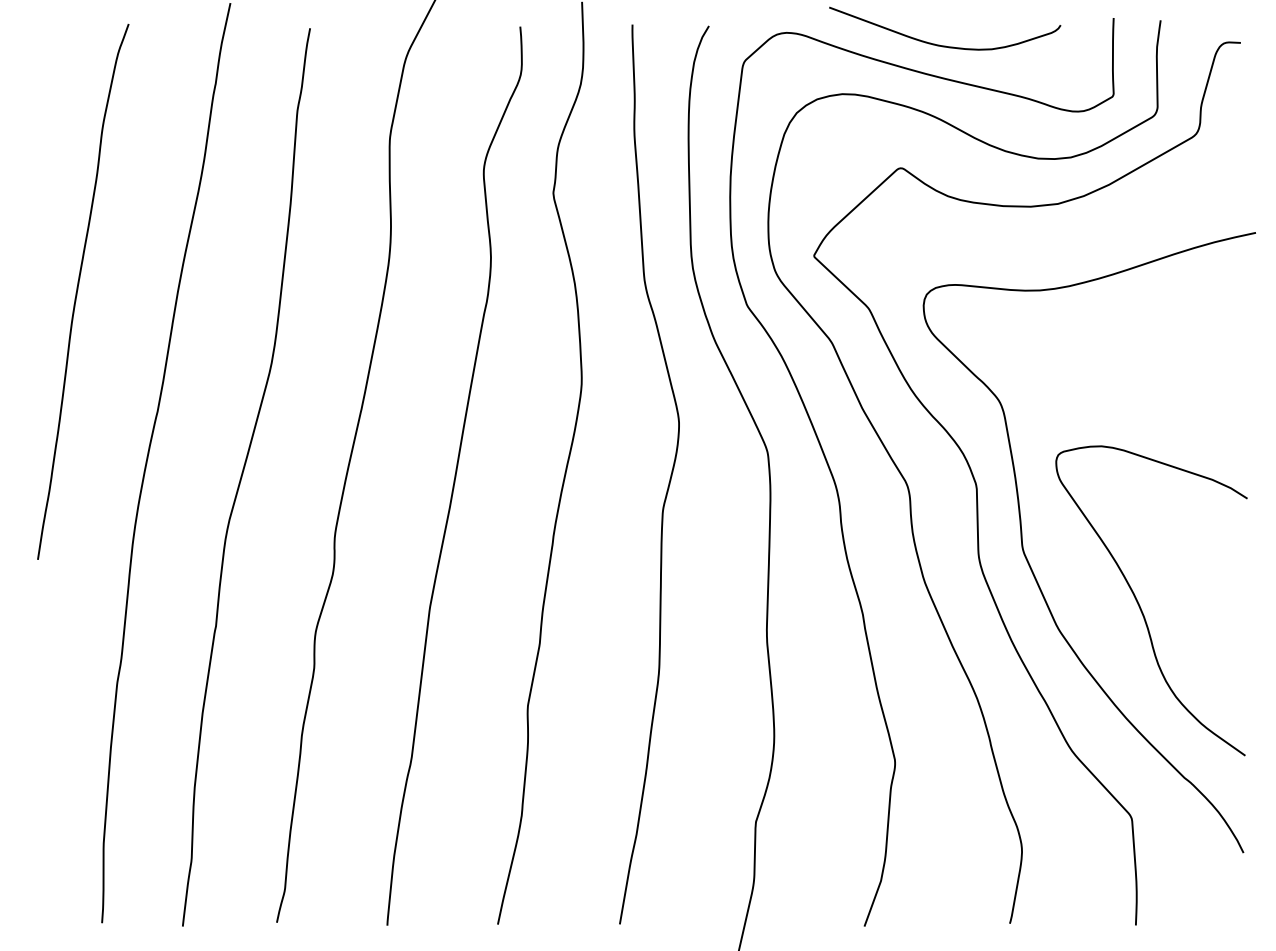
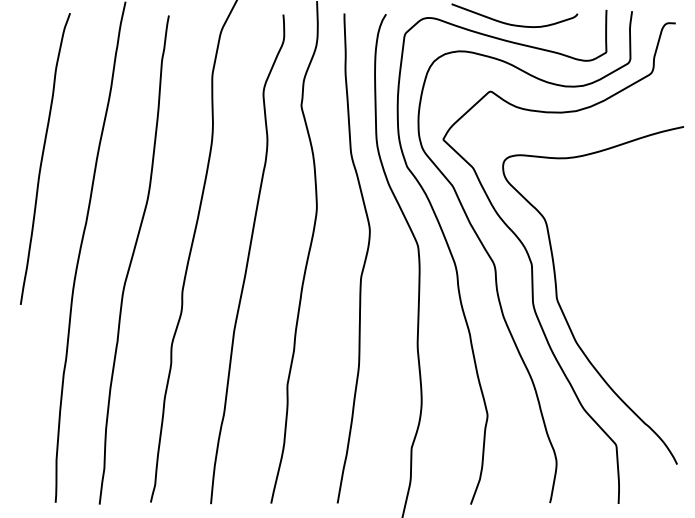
curve: (1141, 604) -> (621, 329), removed

